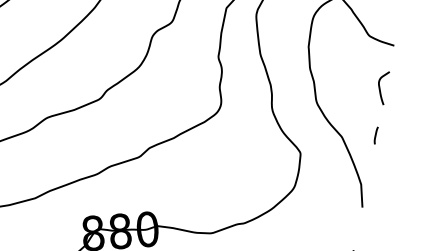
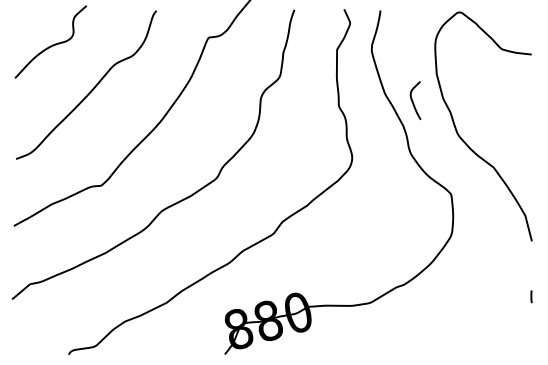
curve: (380, 87) -> (413, 101), moved
line: (375, 135) -> (530, 158), removed

